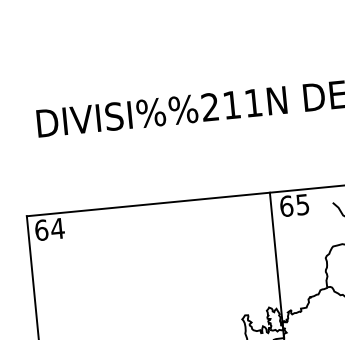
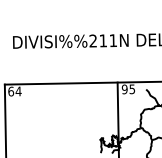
text: (285, 206) -> (124, 89), 65 -> 95

